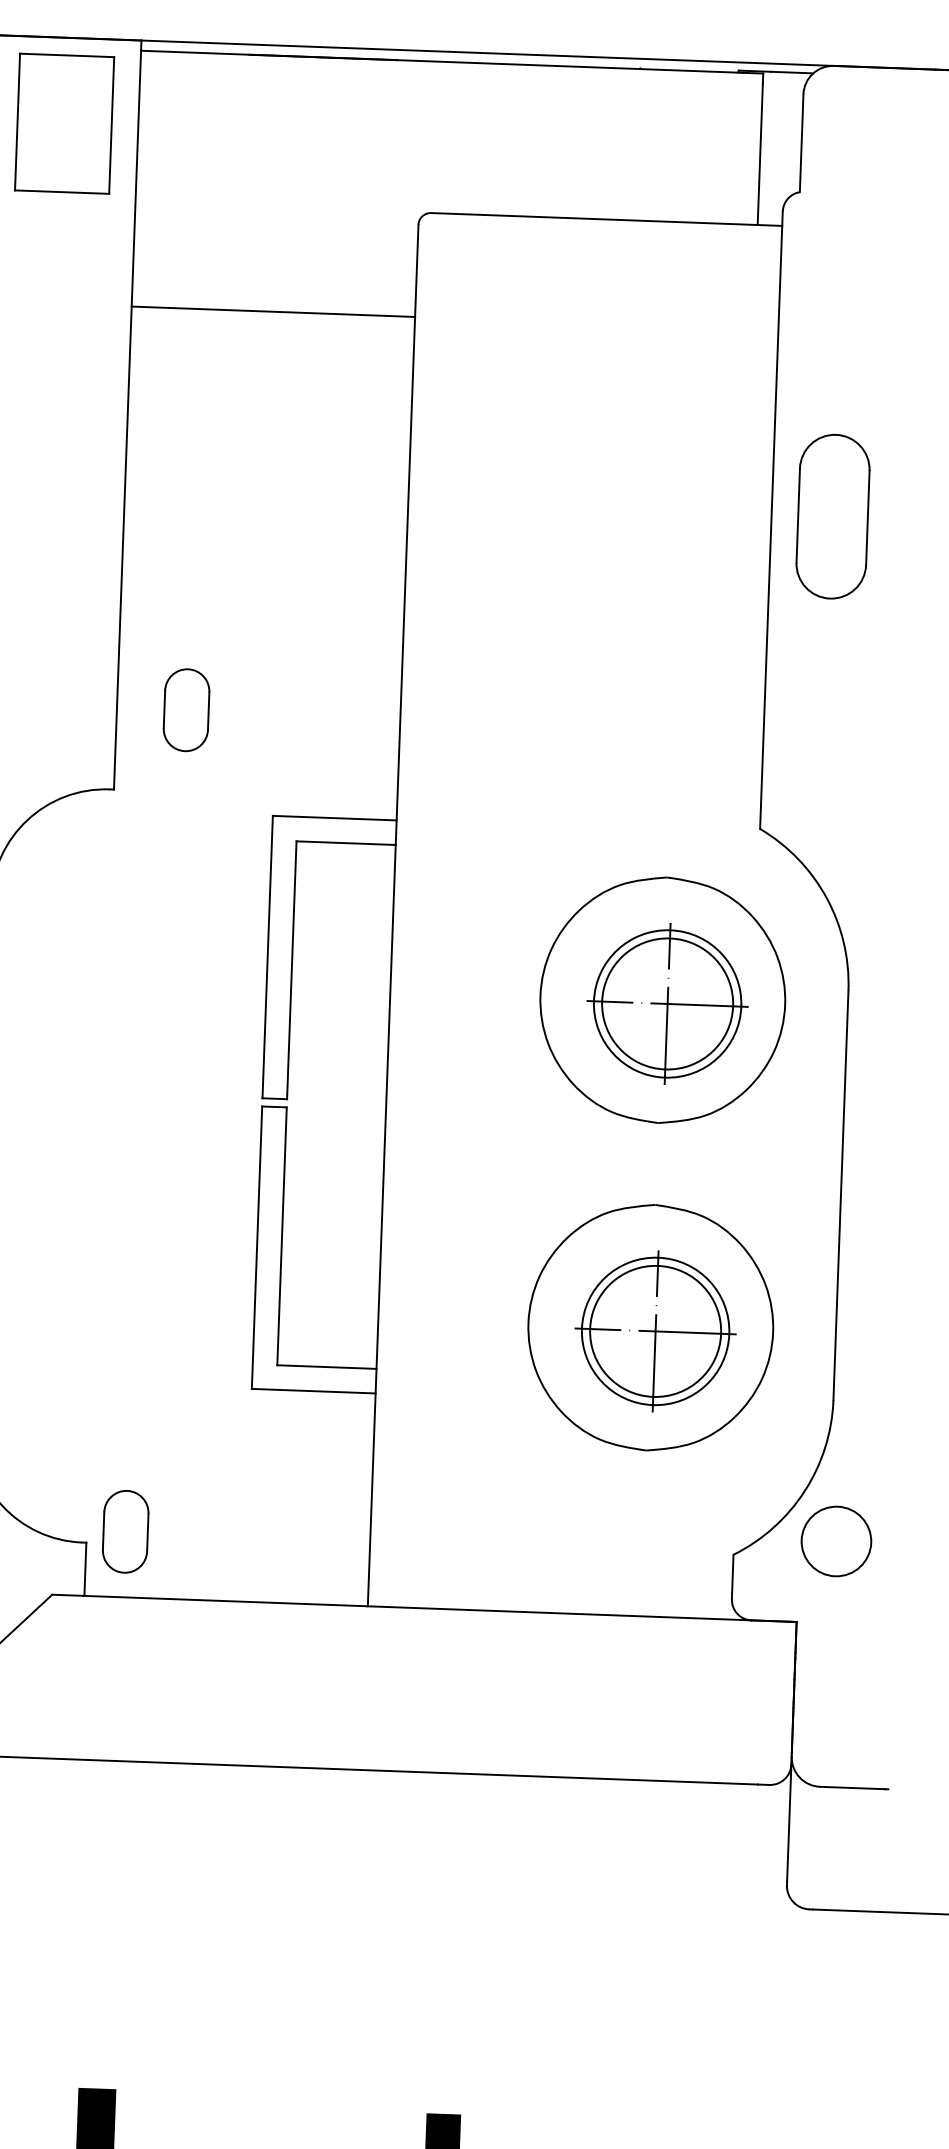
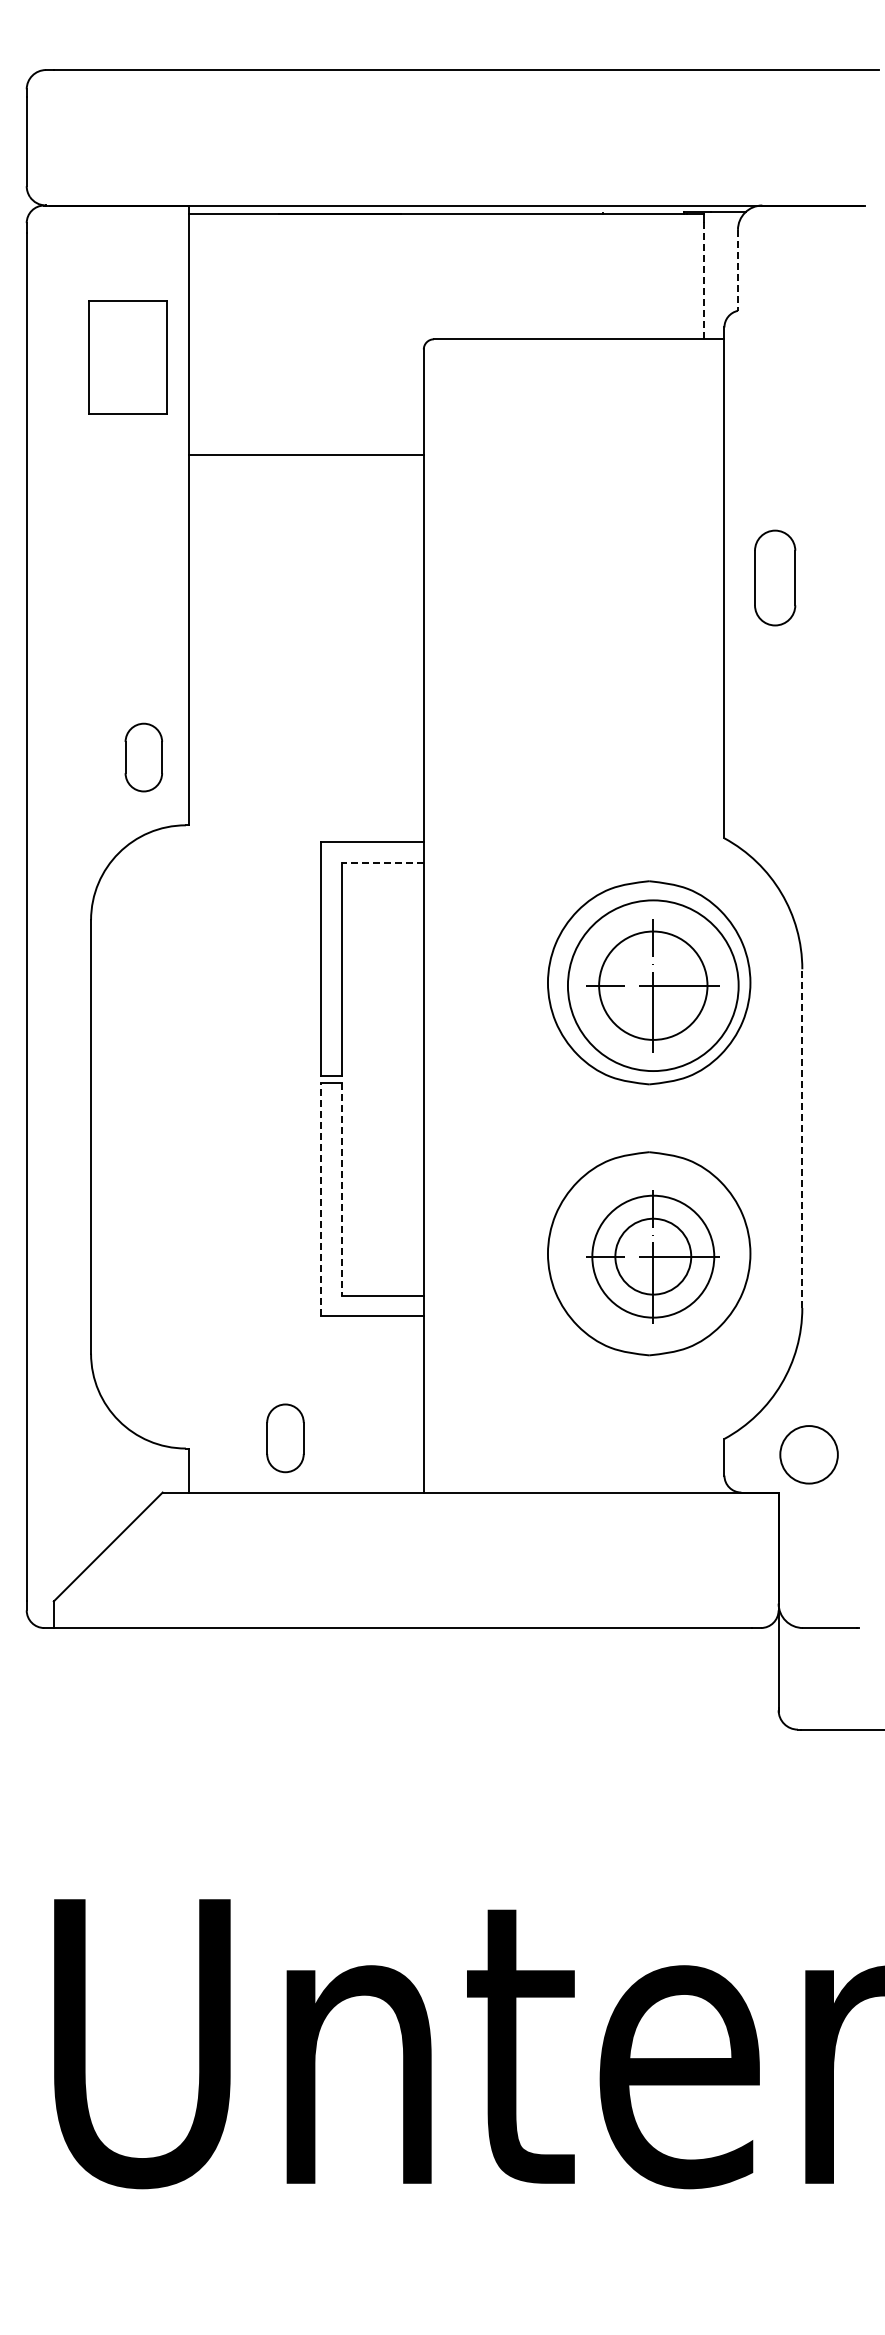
part: (63, 123) -> (127, 357), moved
line: (801, 143) -> (737, 270), solid -> dashed
line: (760, 153) -> (704, 280), solid -> dashed
line: (273, 311) -> (306, 454), moved
part: (832, 515) -> (774, 577), size x0.7
part: (186, 710) -> (143, 757), moved
line: (345, 843) -> (382, 862), solid -> dashed
circle: (667, 1003) -> (653, 985), size x1.4
line: (841, 1195) -> (802, 1138), solid -> dashed
line: (281, 1236) -> (341, 1189), solid -> dashed
line: (257, 1247) -> (321, 1199), solid -> dashed
circle: (655, 1331) -> (653, 1256), size x0.7
part: (125, 1531) -> (285, 1438), moved
circle: (835, 1541) -> (808, 1454), moved

